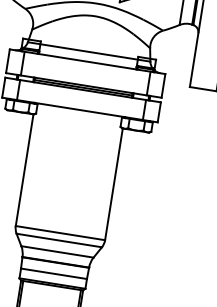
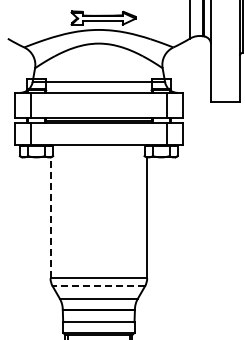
line: (24, 169) -> (50, 217), solid -> dashed
line: (58, 240) -> (98, 286), solid -> dashed

